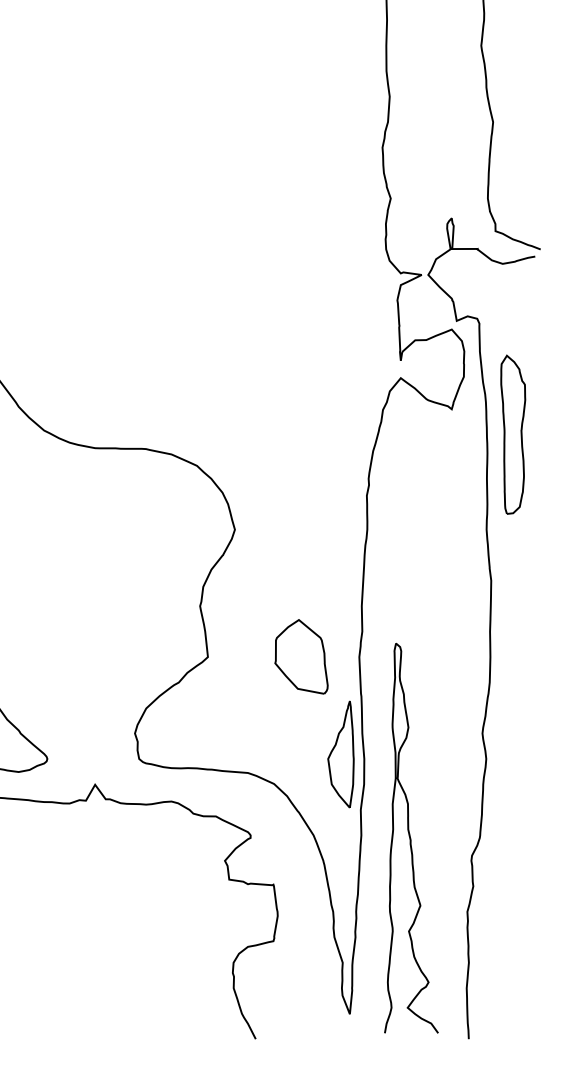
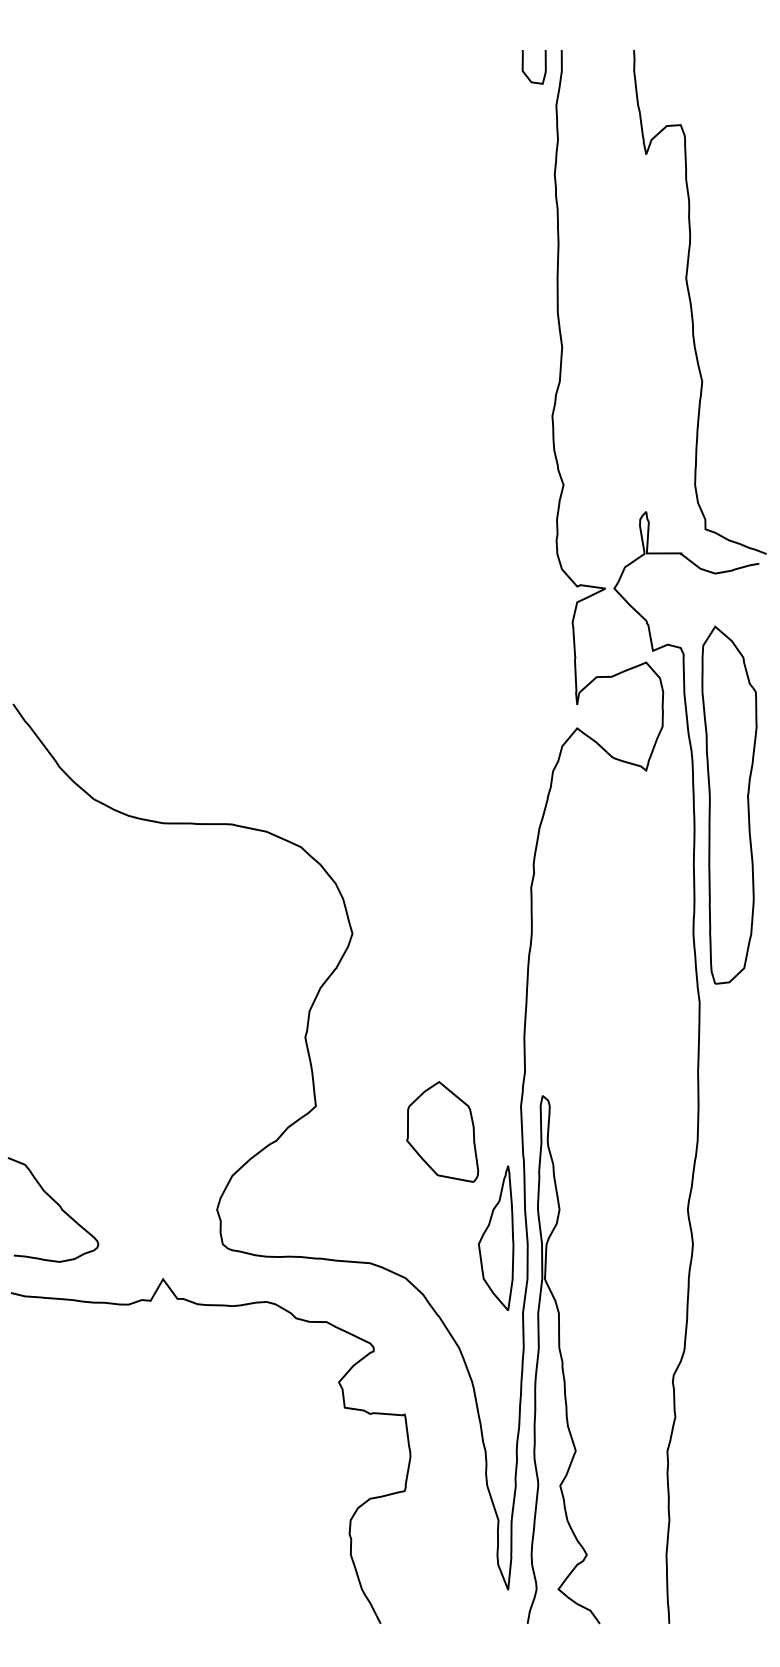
part: (513, 434) -> (729, 804), size x1.67
part: (301, 656) -> (442, 1131), moved
curve: (410, 838) -> (562, 1359), moved

